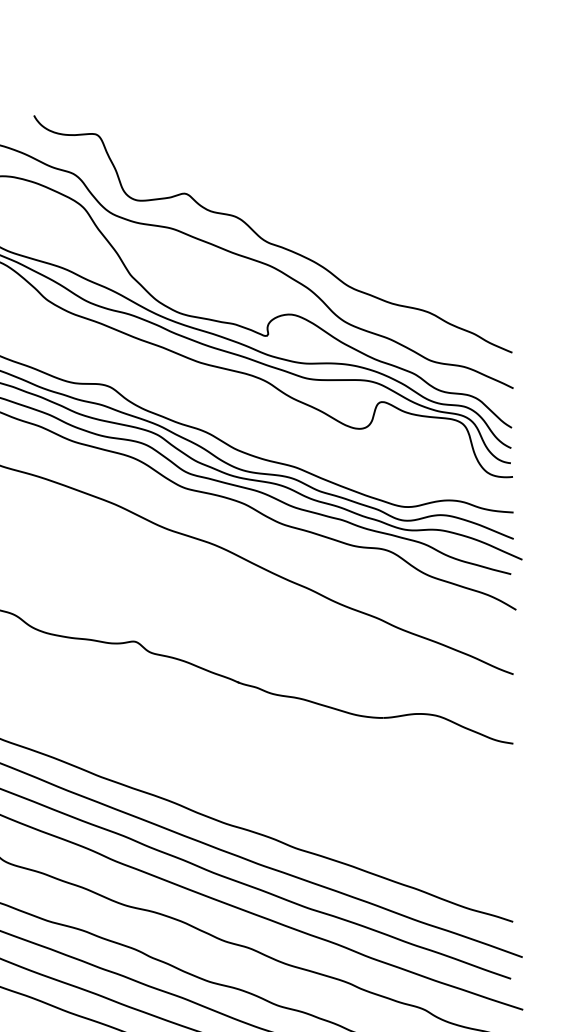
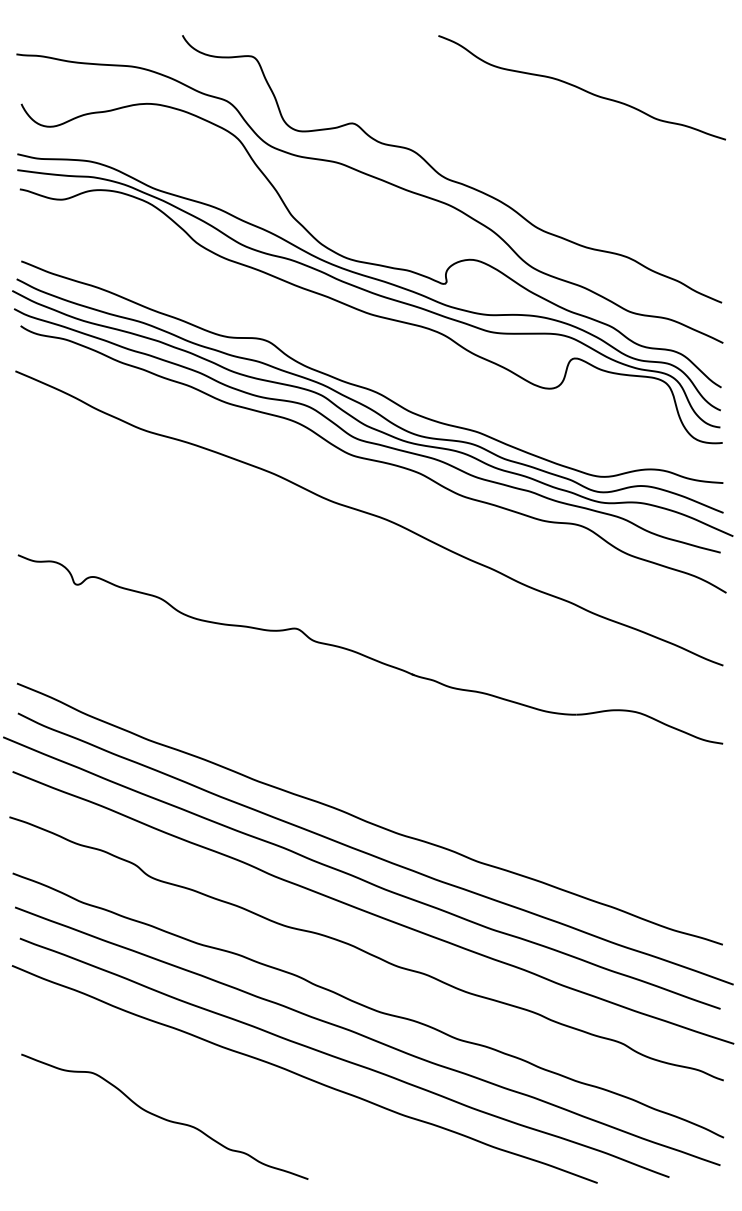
curve: (386, 161) -> (580, 87), added

